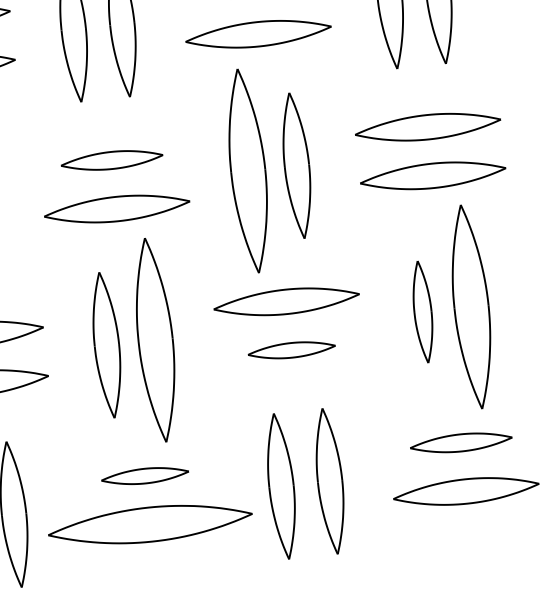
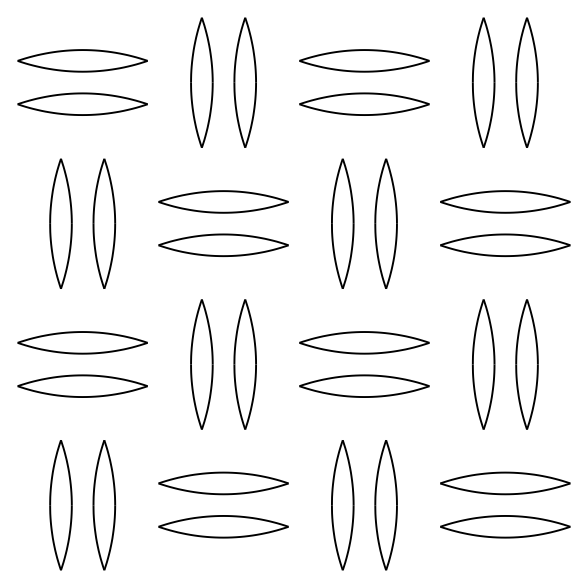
part: (111, 159) -> (223, 201), size x1.43
part: (247, 170) -> (342, 223), size x0.71
part: (470, 307) -> (526, 364), size x0.71
part: (422, 312) -> (483, 364), size x1.43
part: (154, 340) -> (244, 364), size x0.71
part: (291, 349) -> (364, 385), size x1.67
part: (461, 442) -> (505, 483), size x1.43
part: (145, 476) -> (223, 483), size x1.67
part: (150, 524) -> (223, 526), size x0.71

